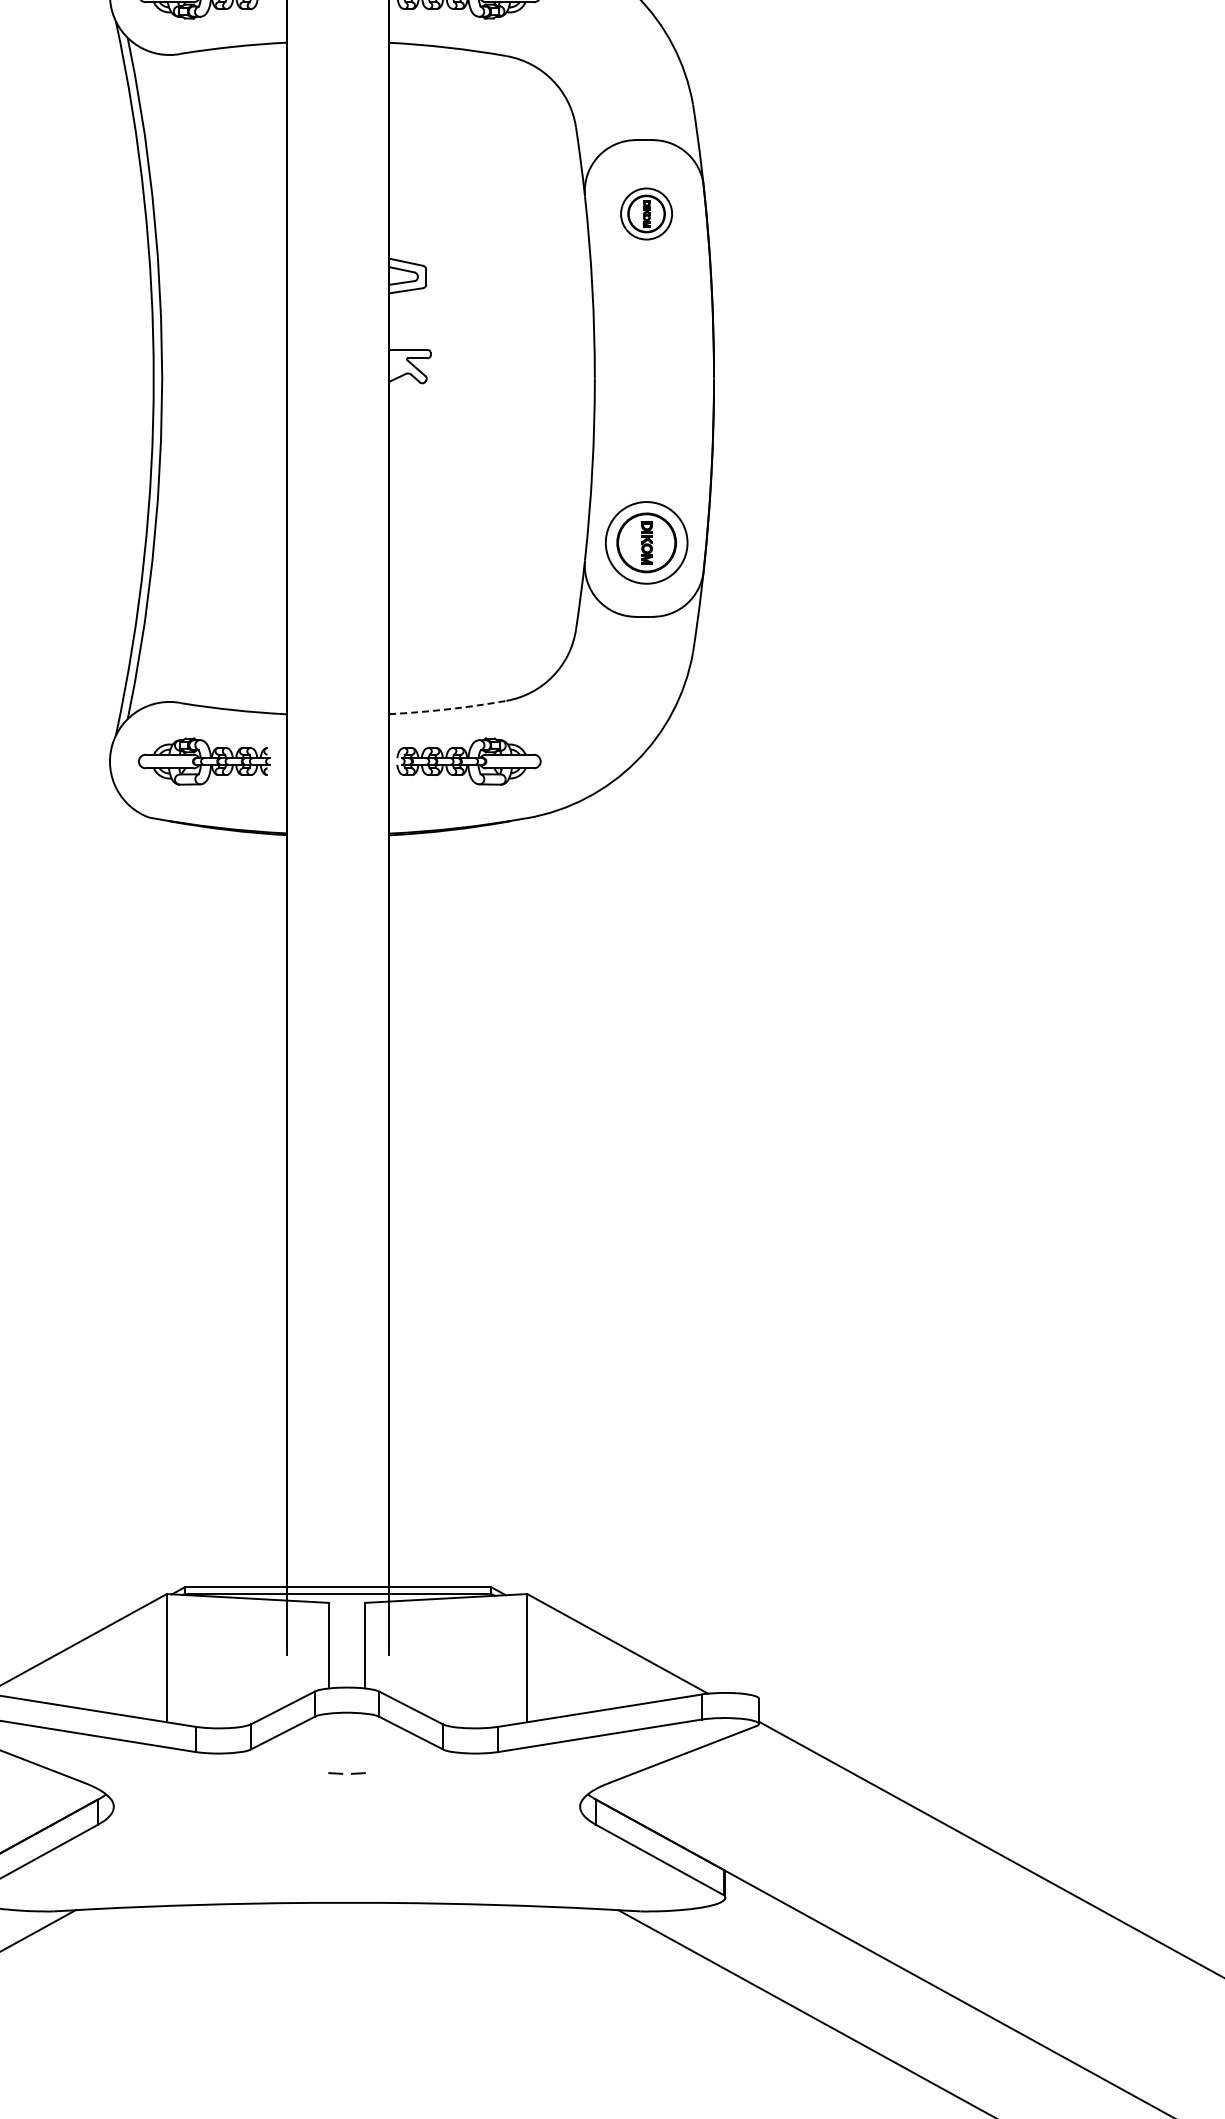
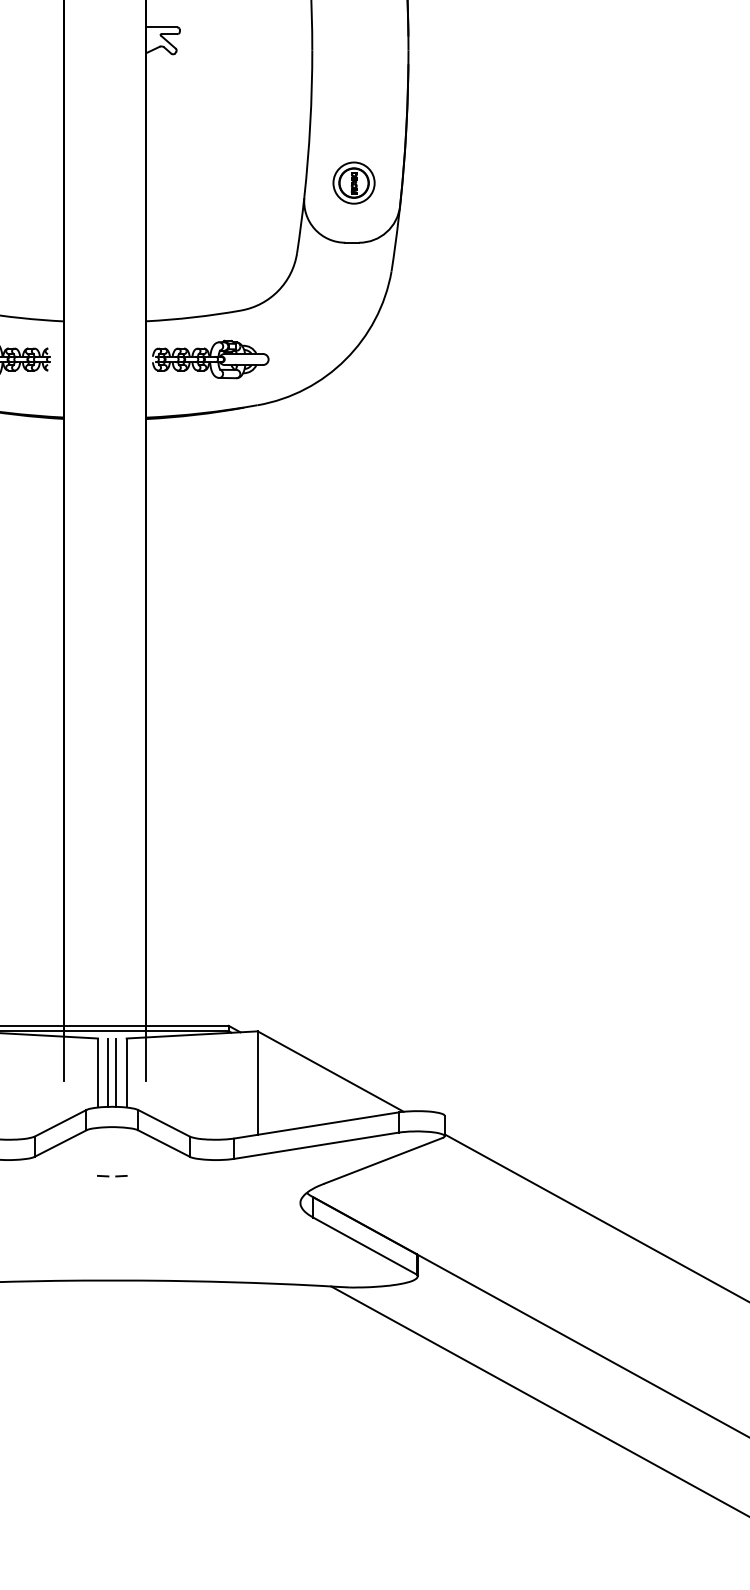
part: (646, 542) -> (353, 182), size x0.62
arc: (447, 709) -> (193, 317), dashed -> solid
line: (342, 1645) -> (108, 1072), added
line: (351, 1645) -> (115, 1072), added

